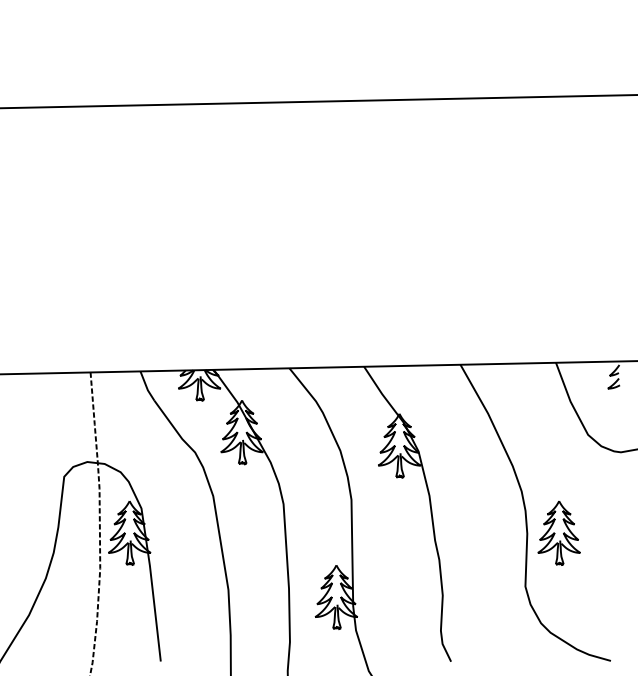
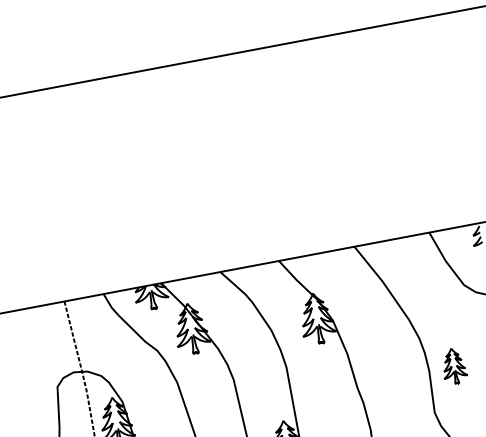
part: (558, 532) -> (453, 365), size x0.7

